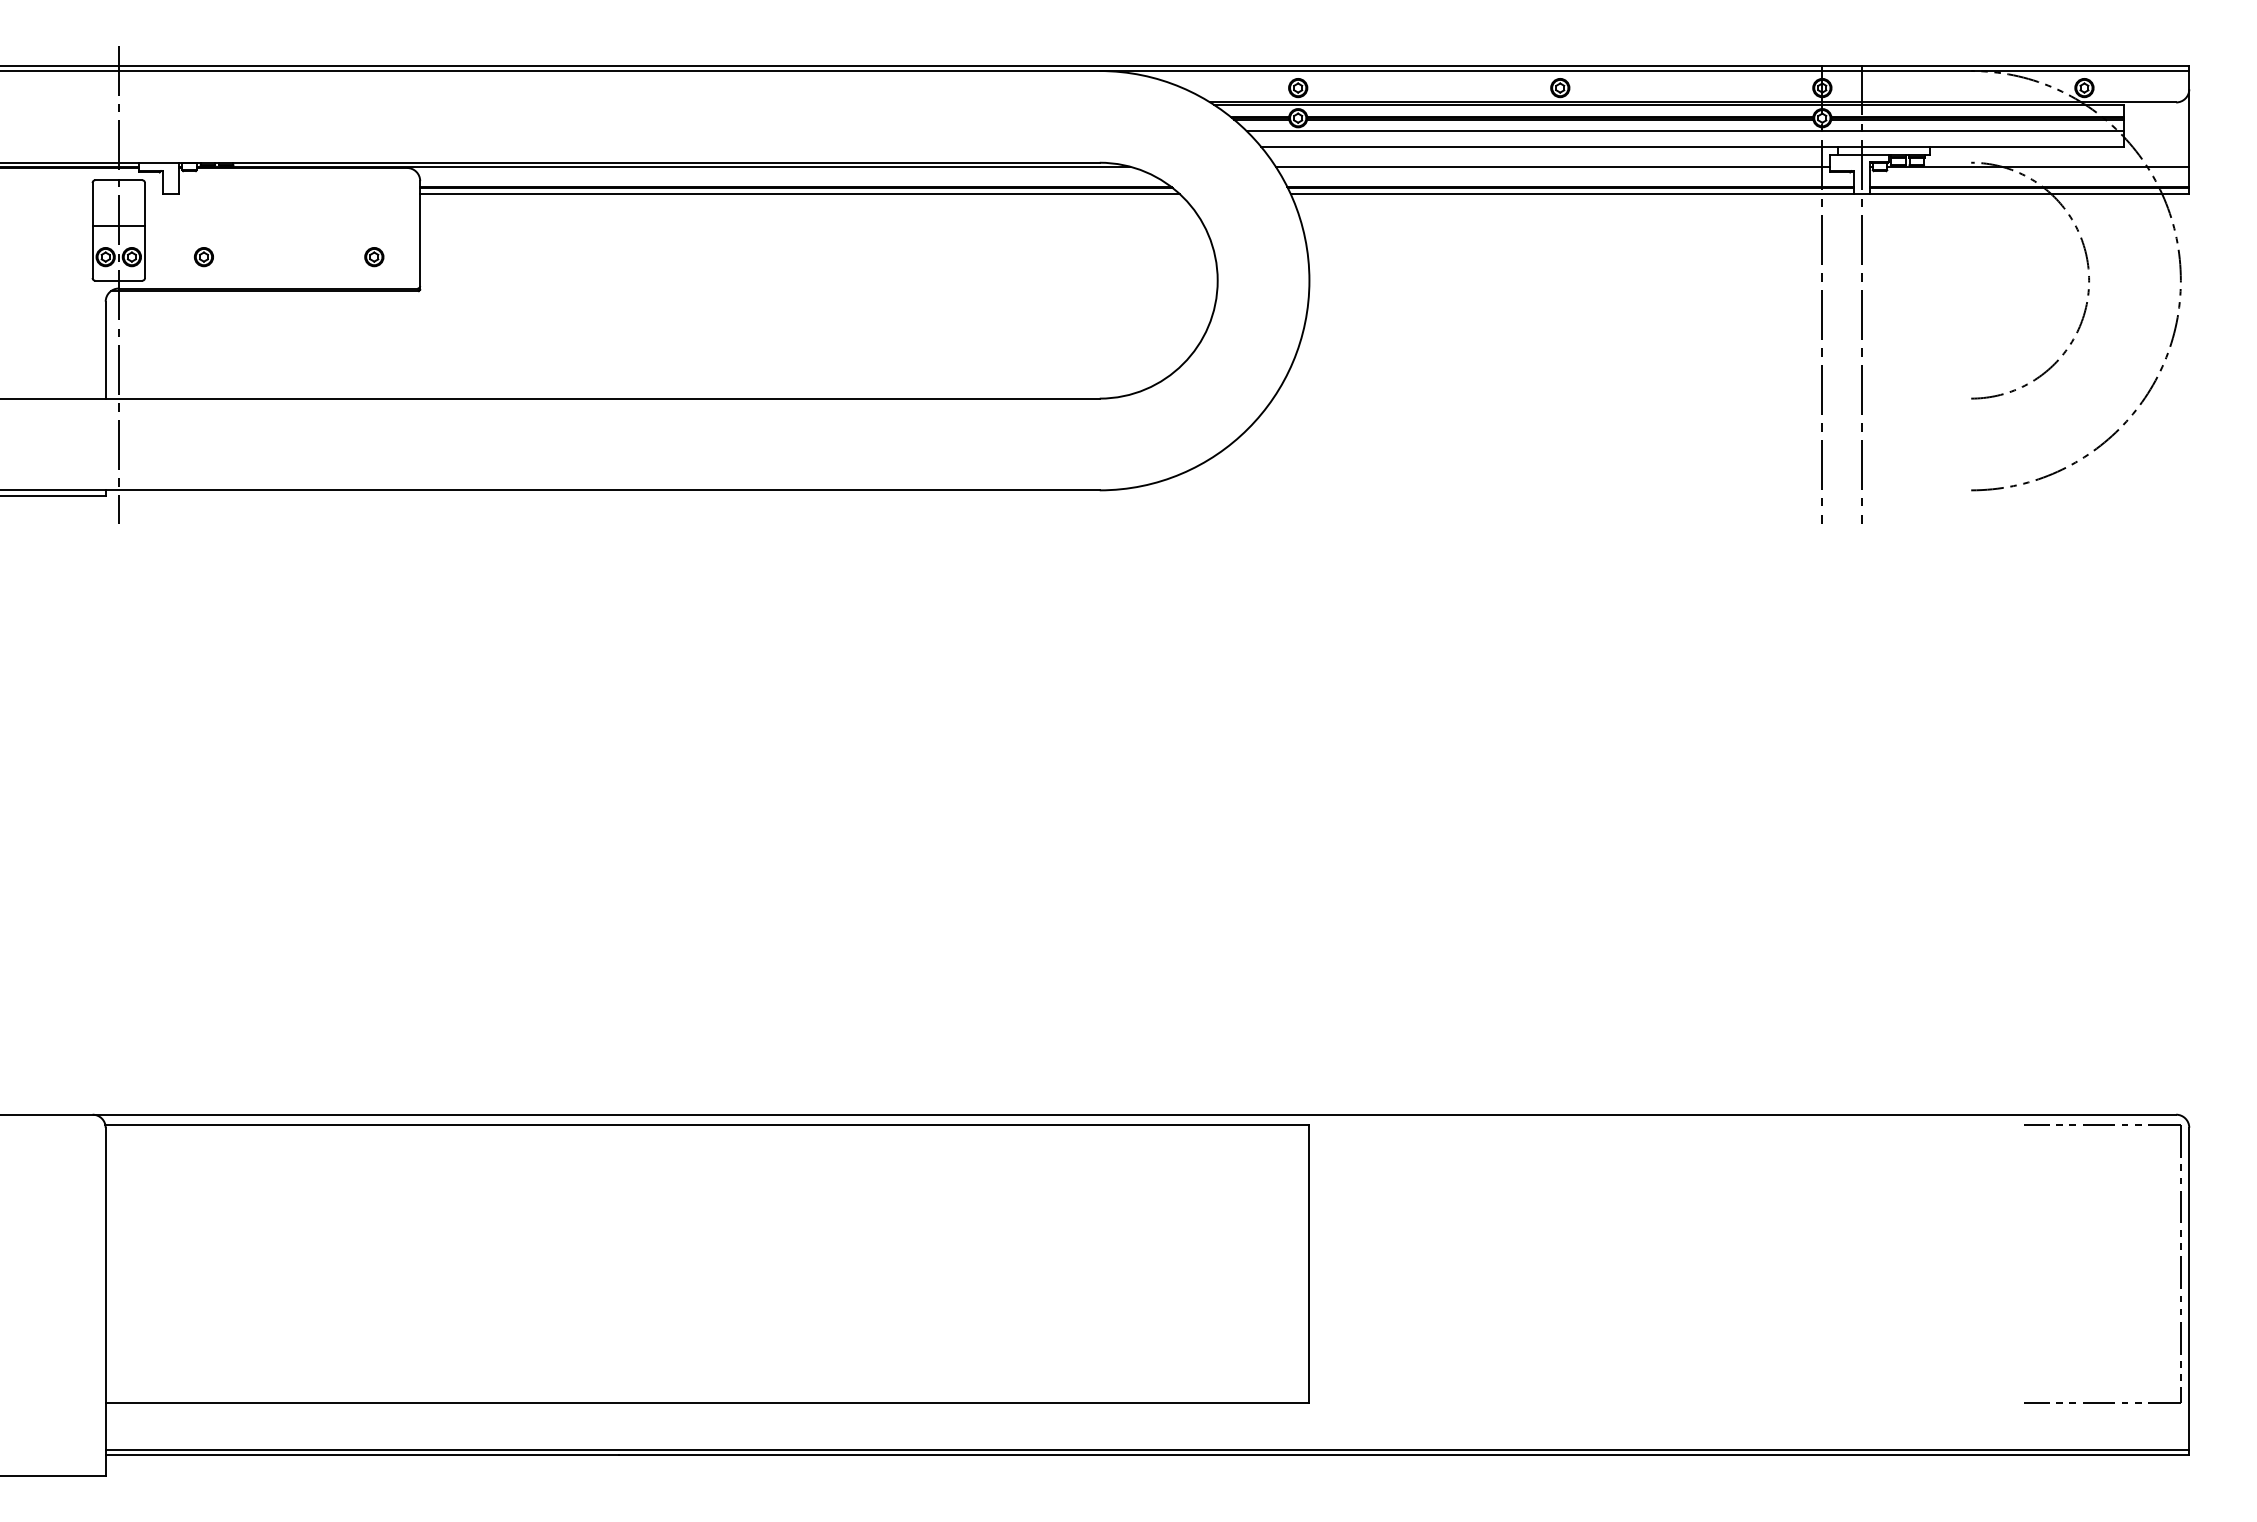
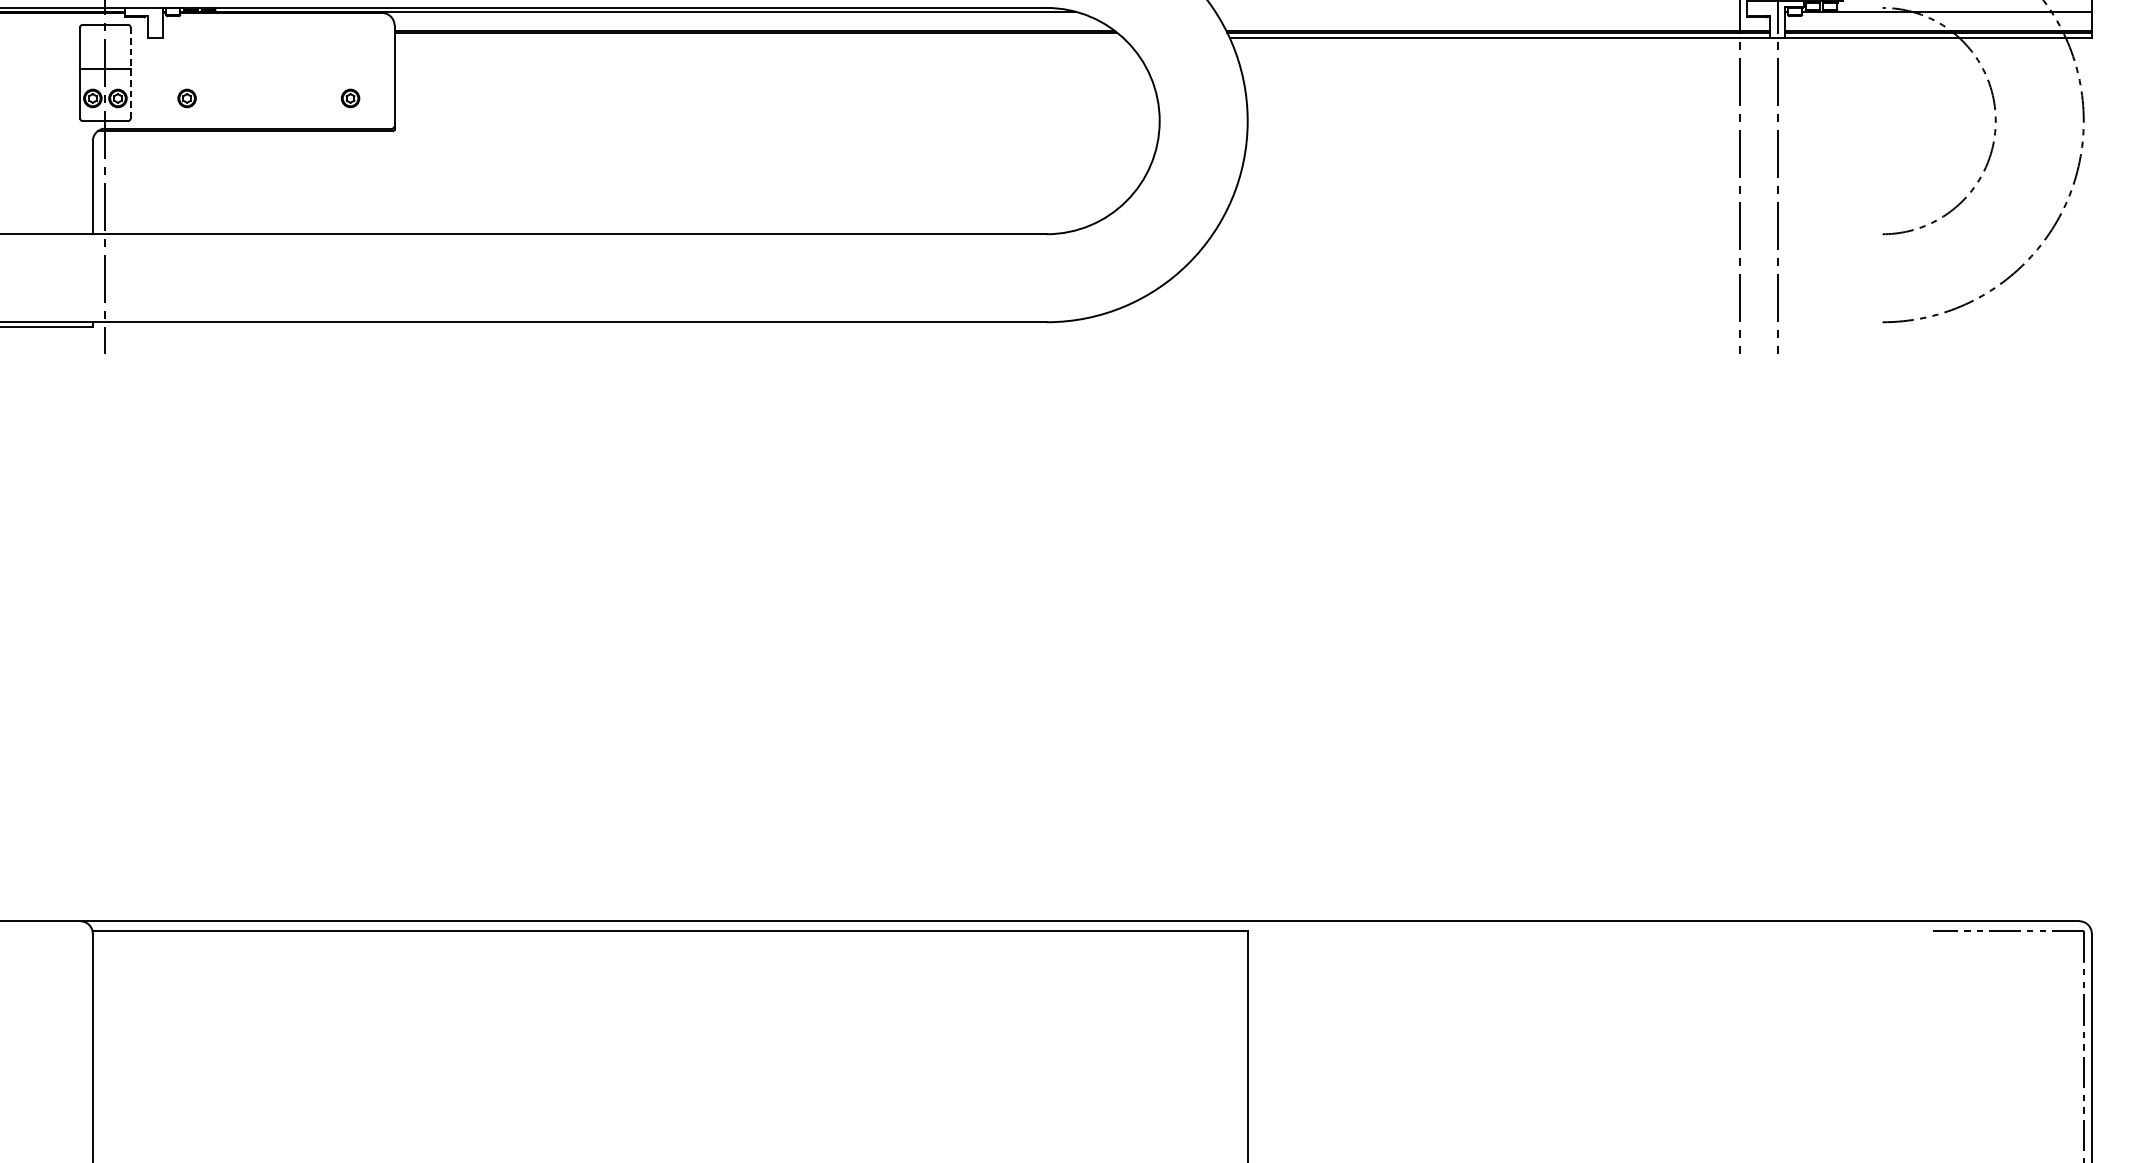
line: (1552, 166) -> (1480, 11), removed
line: (799, 194) -> (758, 38), removed
line: (145, 230) -> (131, 72), solid -> dashed

